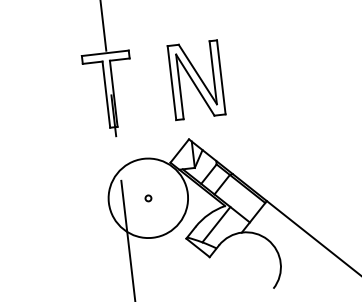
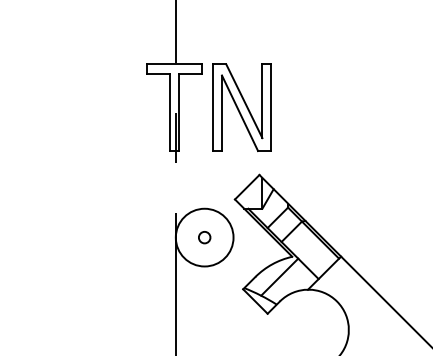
part: (196, 80) -> (241, 107), moved
circle: (148, 198) -> (204, 237), size x0.62
circle: (148, 198) -> (204, 237), size x1.67

